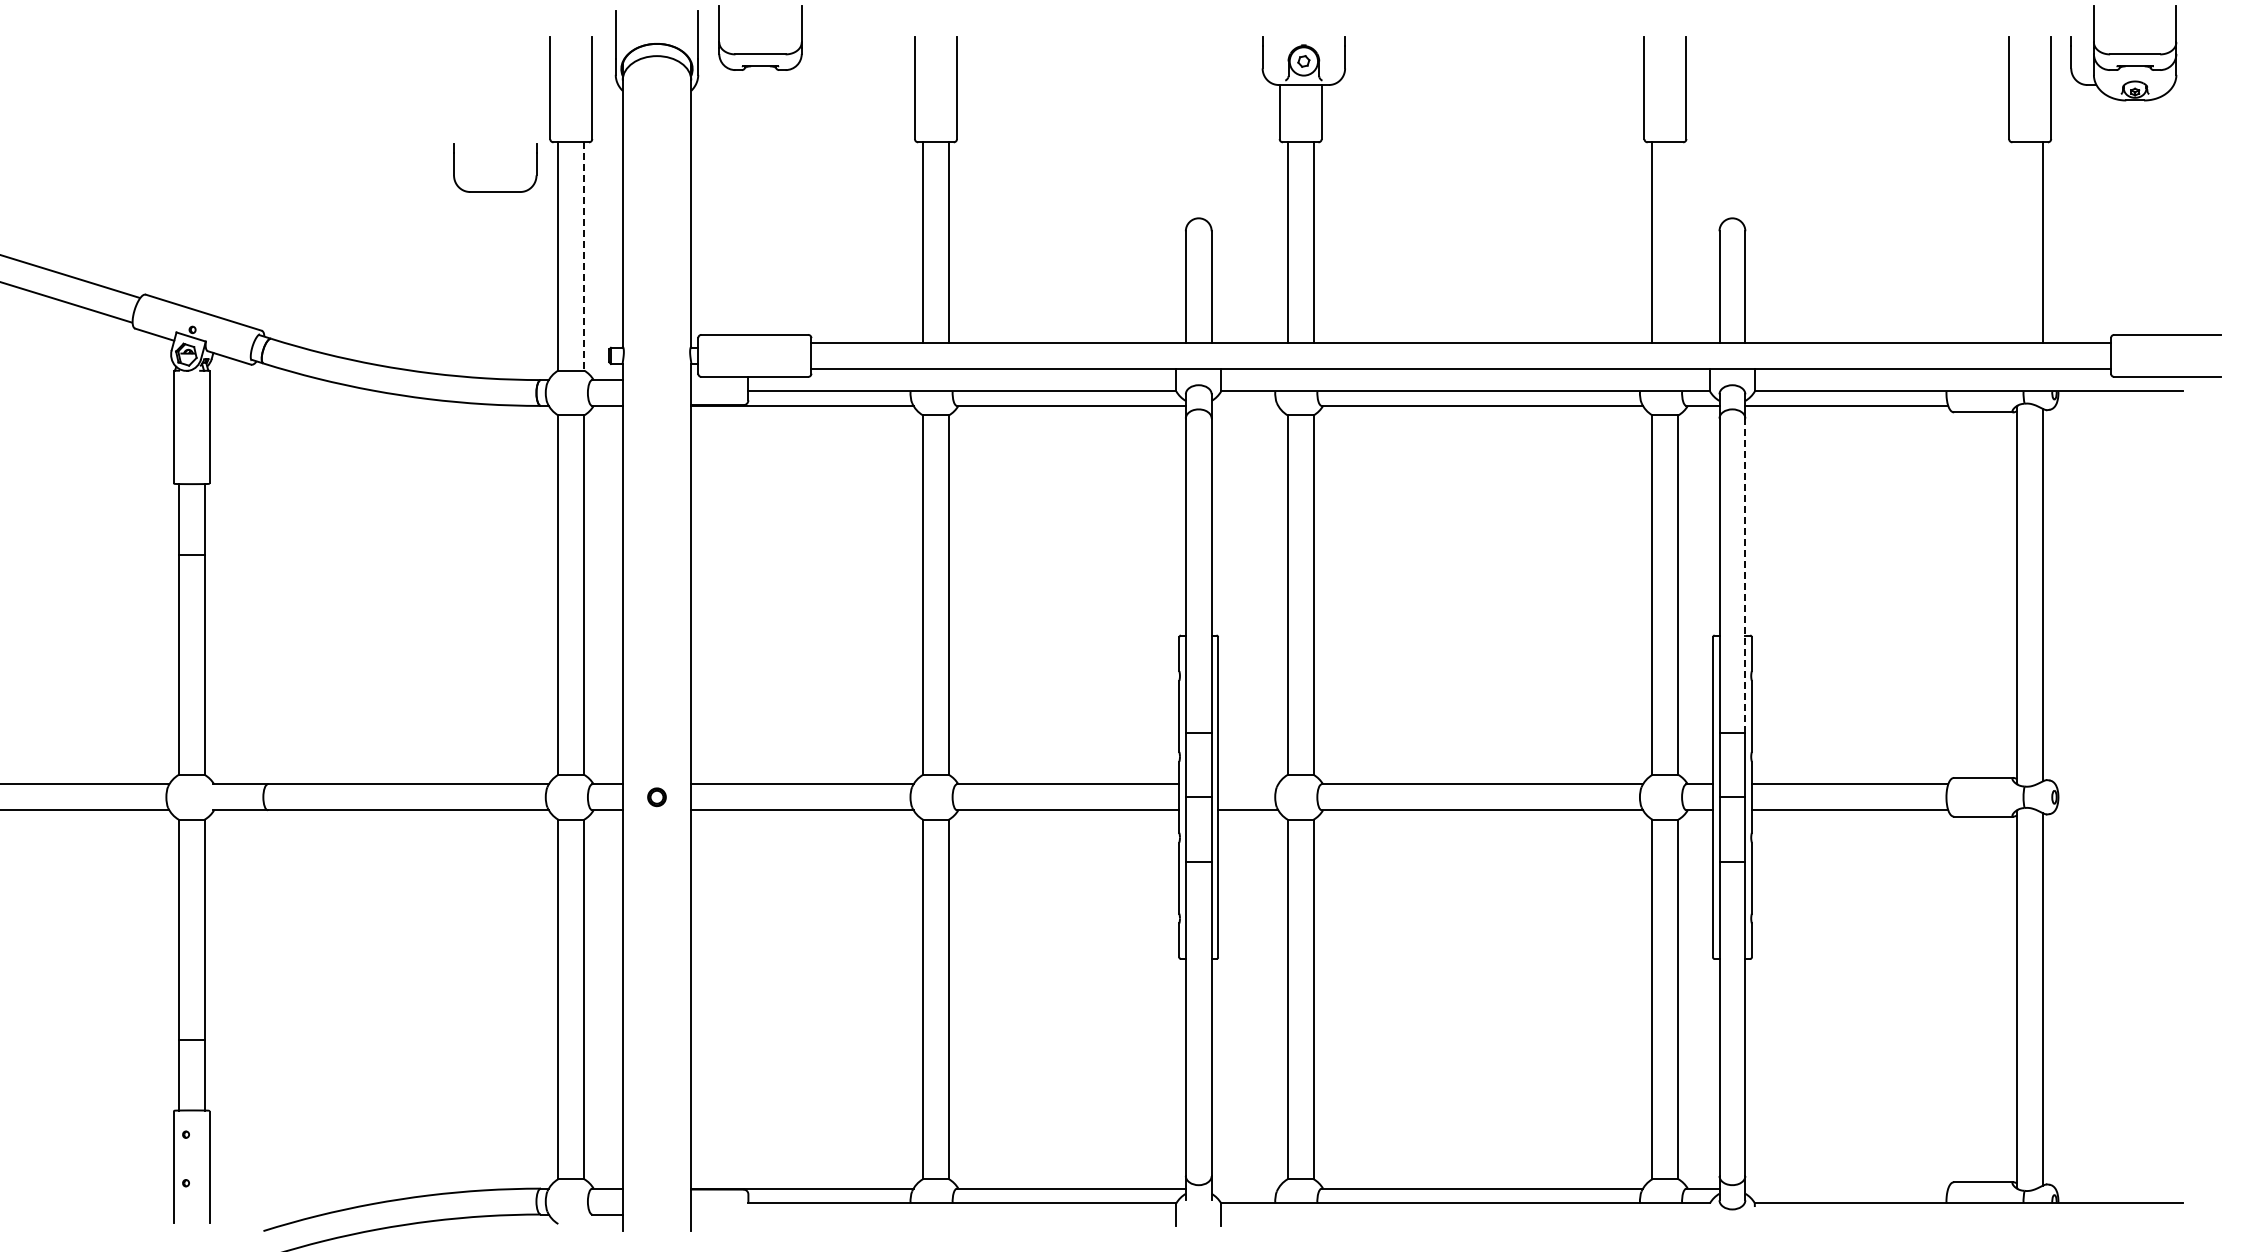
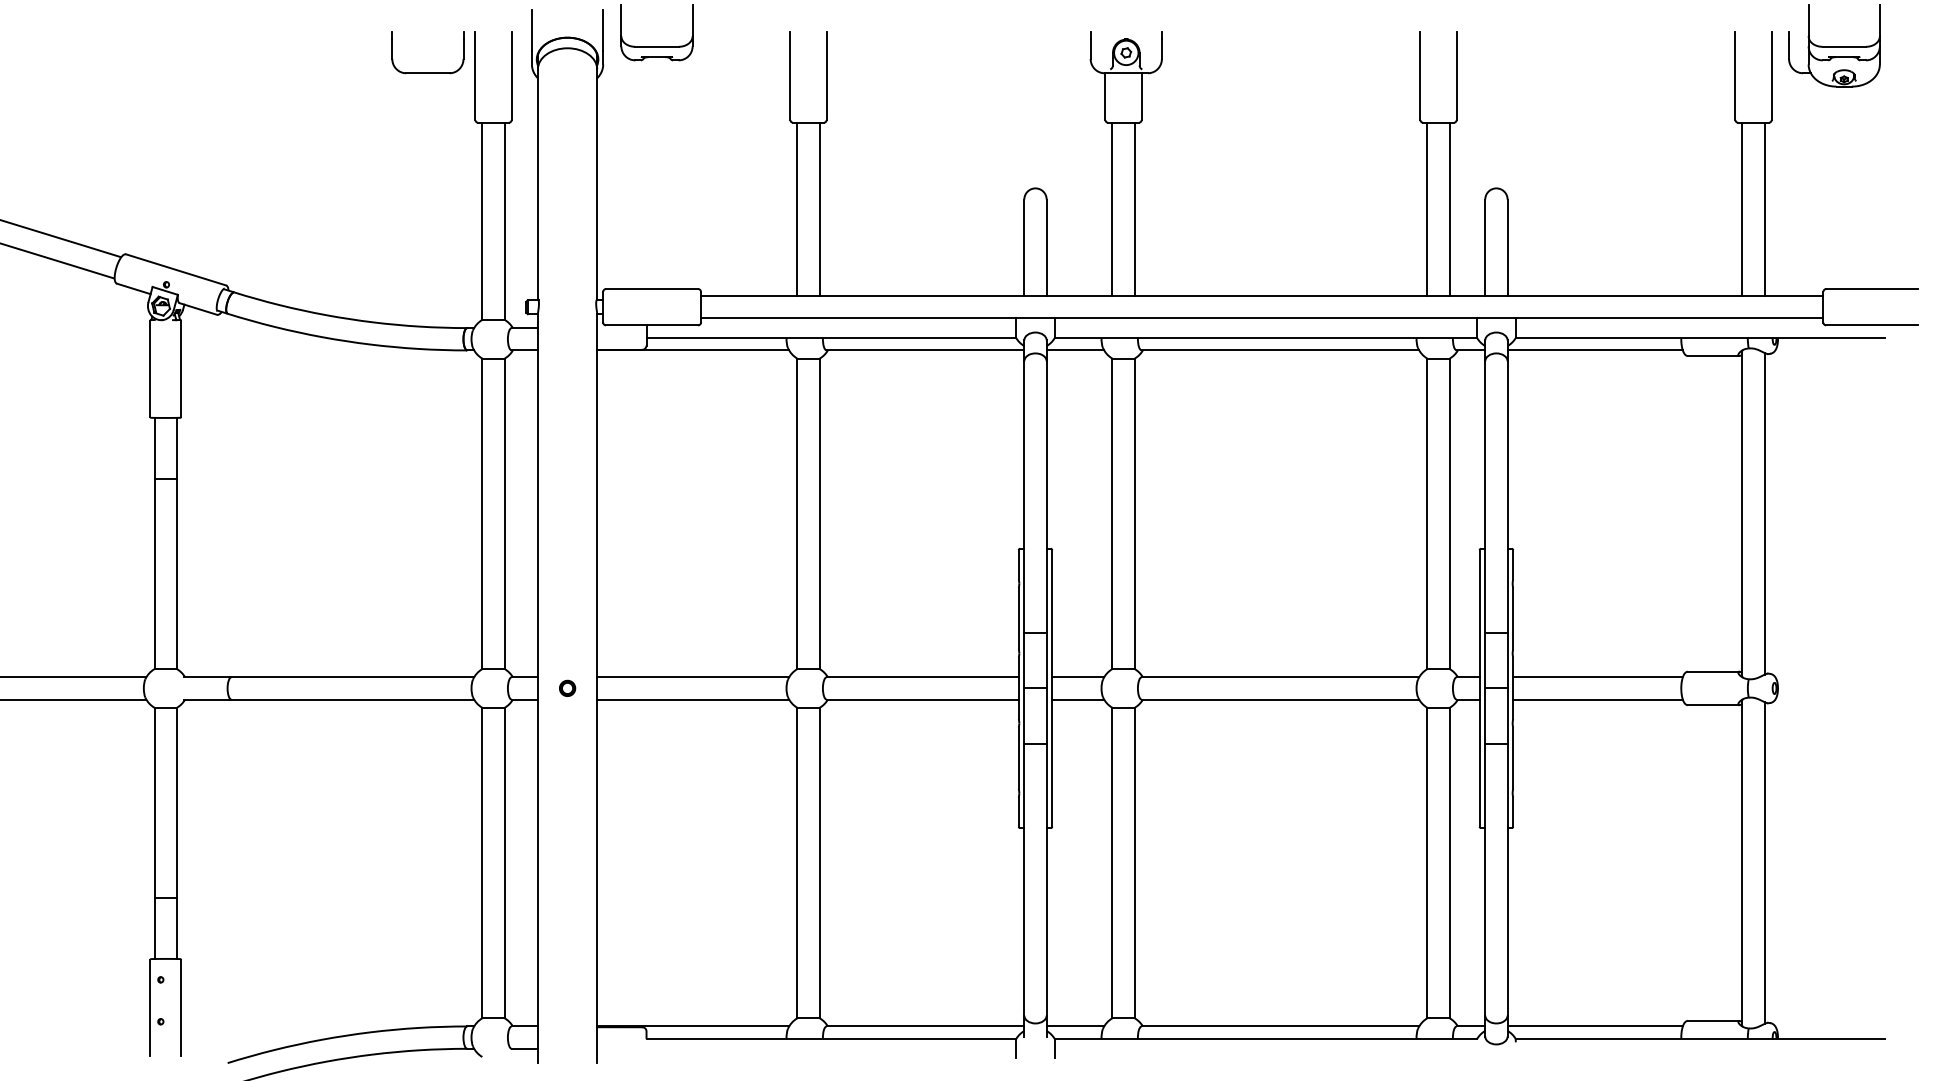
part: (495, 191) -> (428, 72), moved
line: (1678, 242) -> (1449, 209), added
line: (2017, 242) -> (1742, 209), added
line: (584, 256) -> (504, 221), dashed -> solid
line: (1244, 405) -> (1075, 350), added
line: (1745, 575) -> (1507, 496), dashed -> solid
line: (1248, 784) -> (1078, 677), added
line: (1244, 1188) -> (1075, 1026), added
line: (1846, 1188) -> (1594, 1026), added

